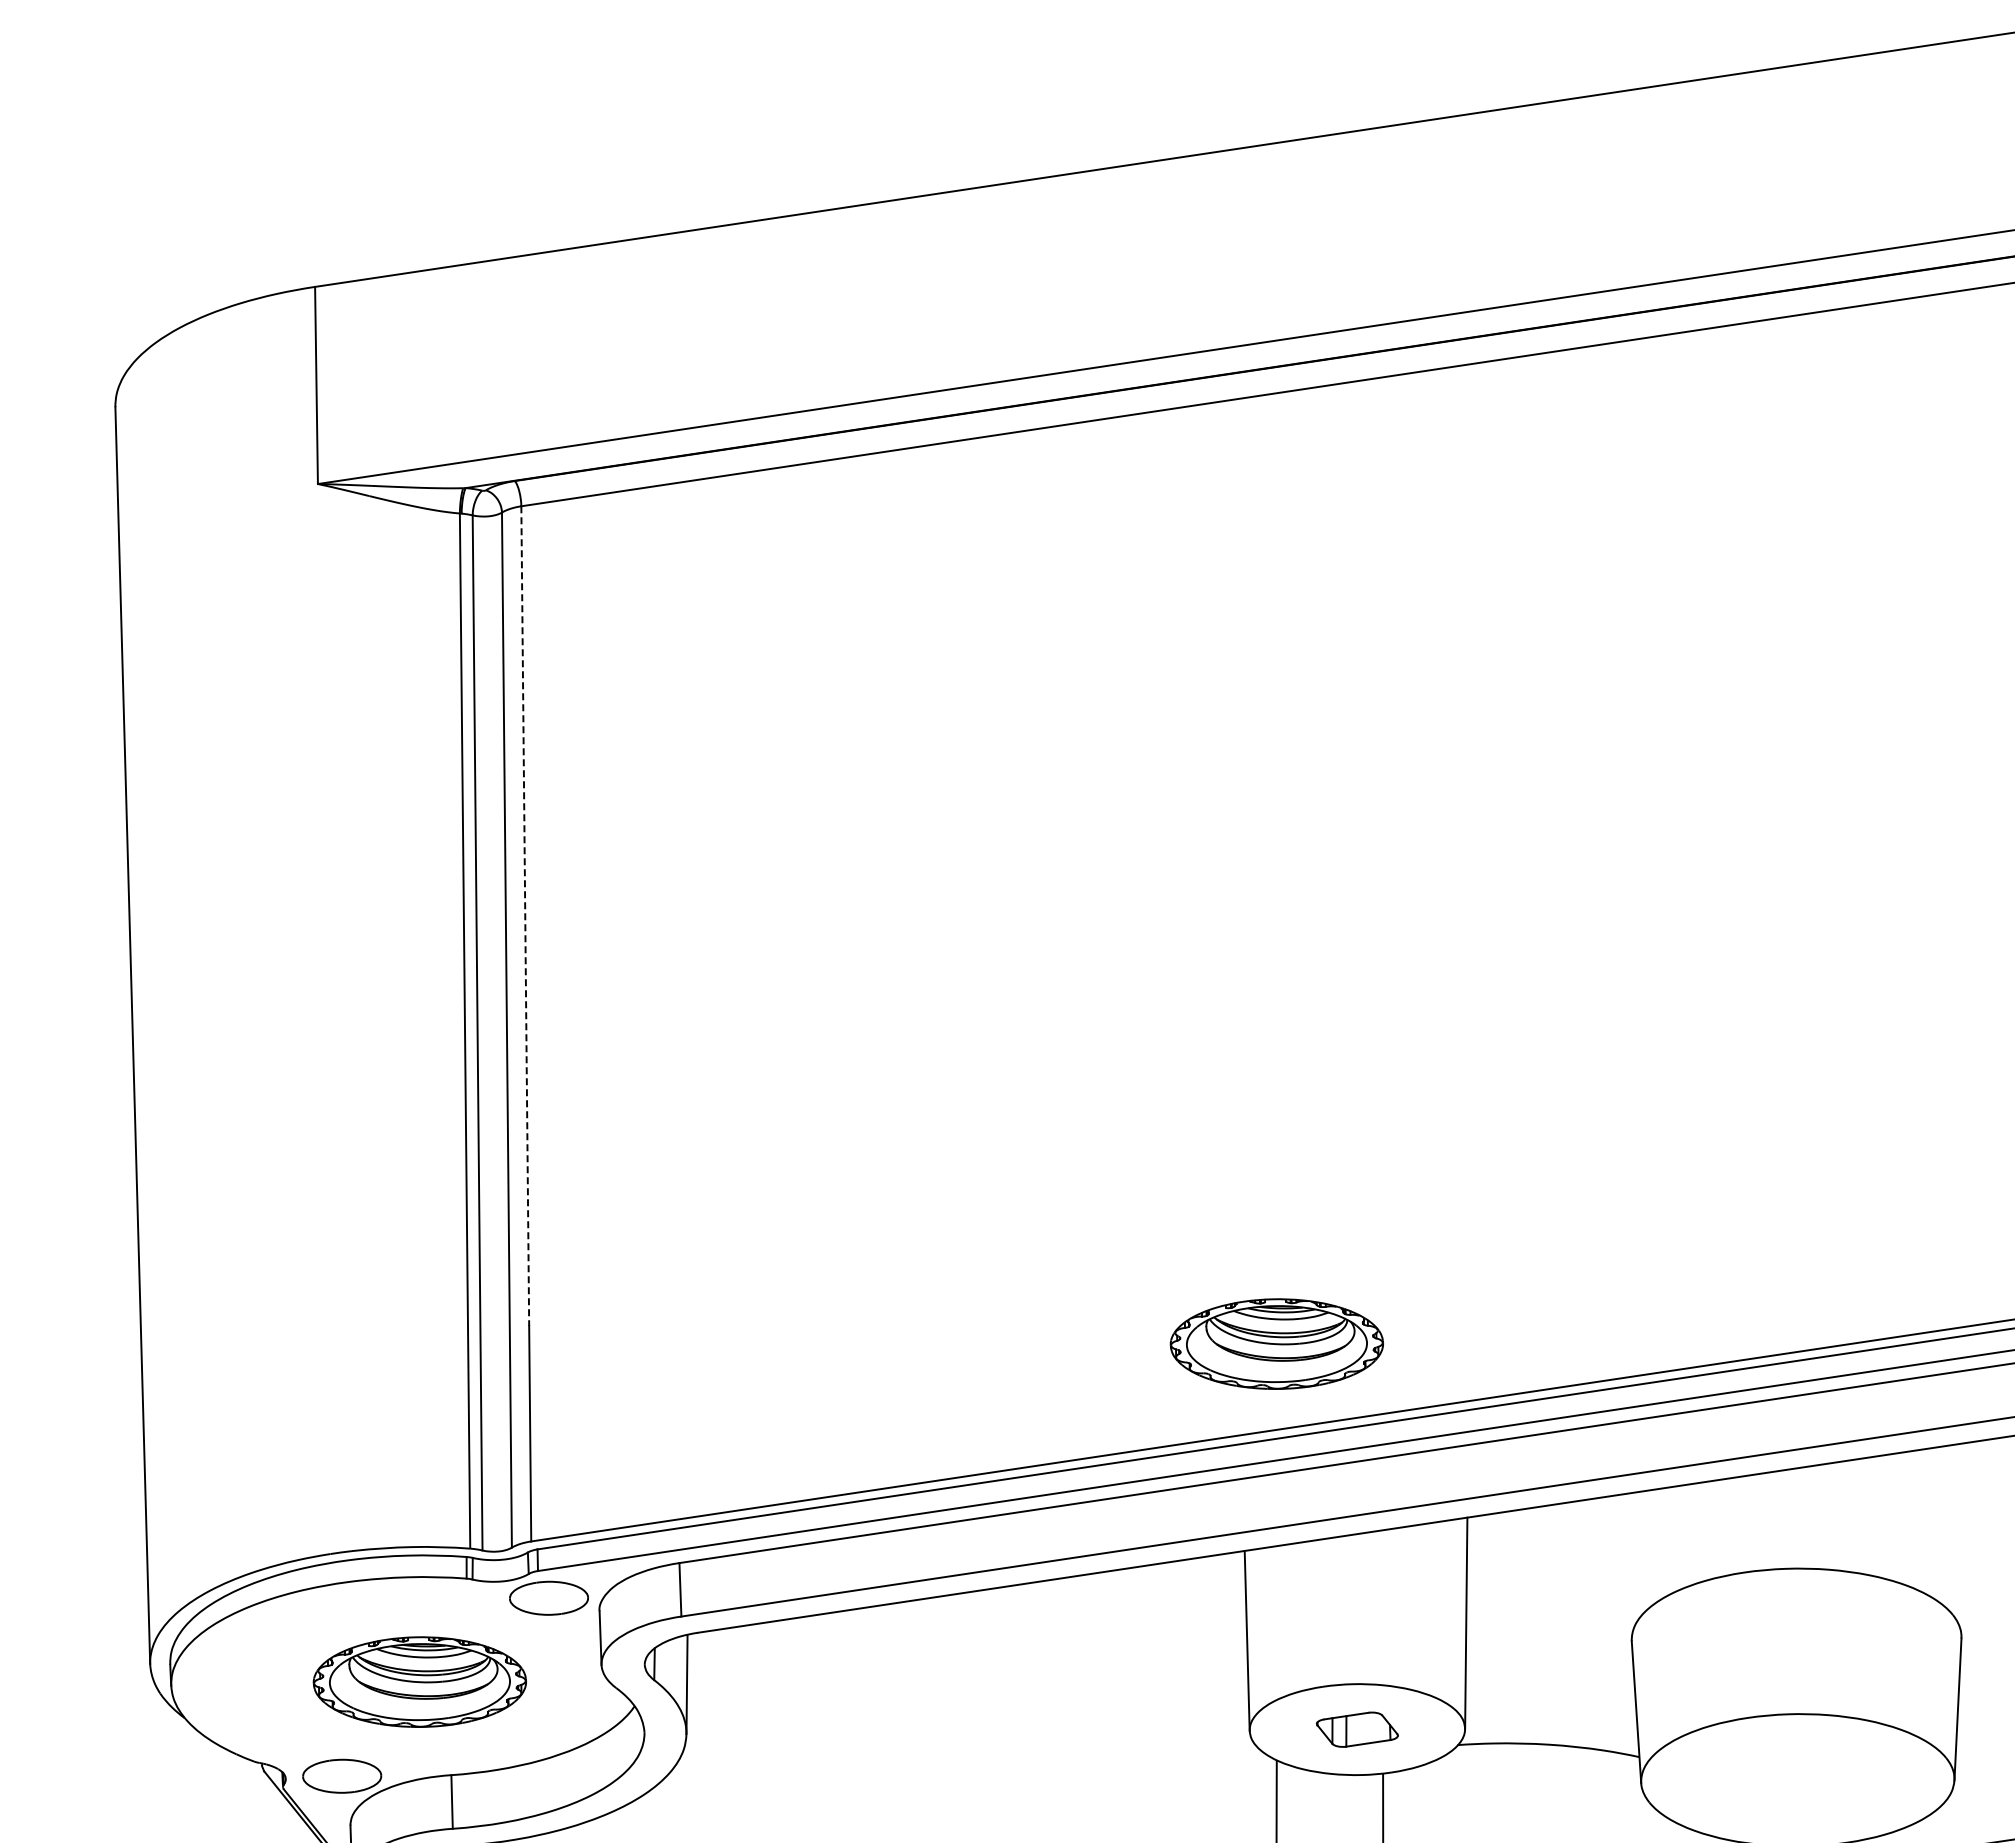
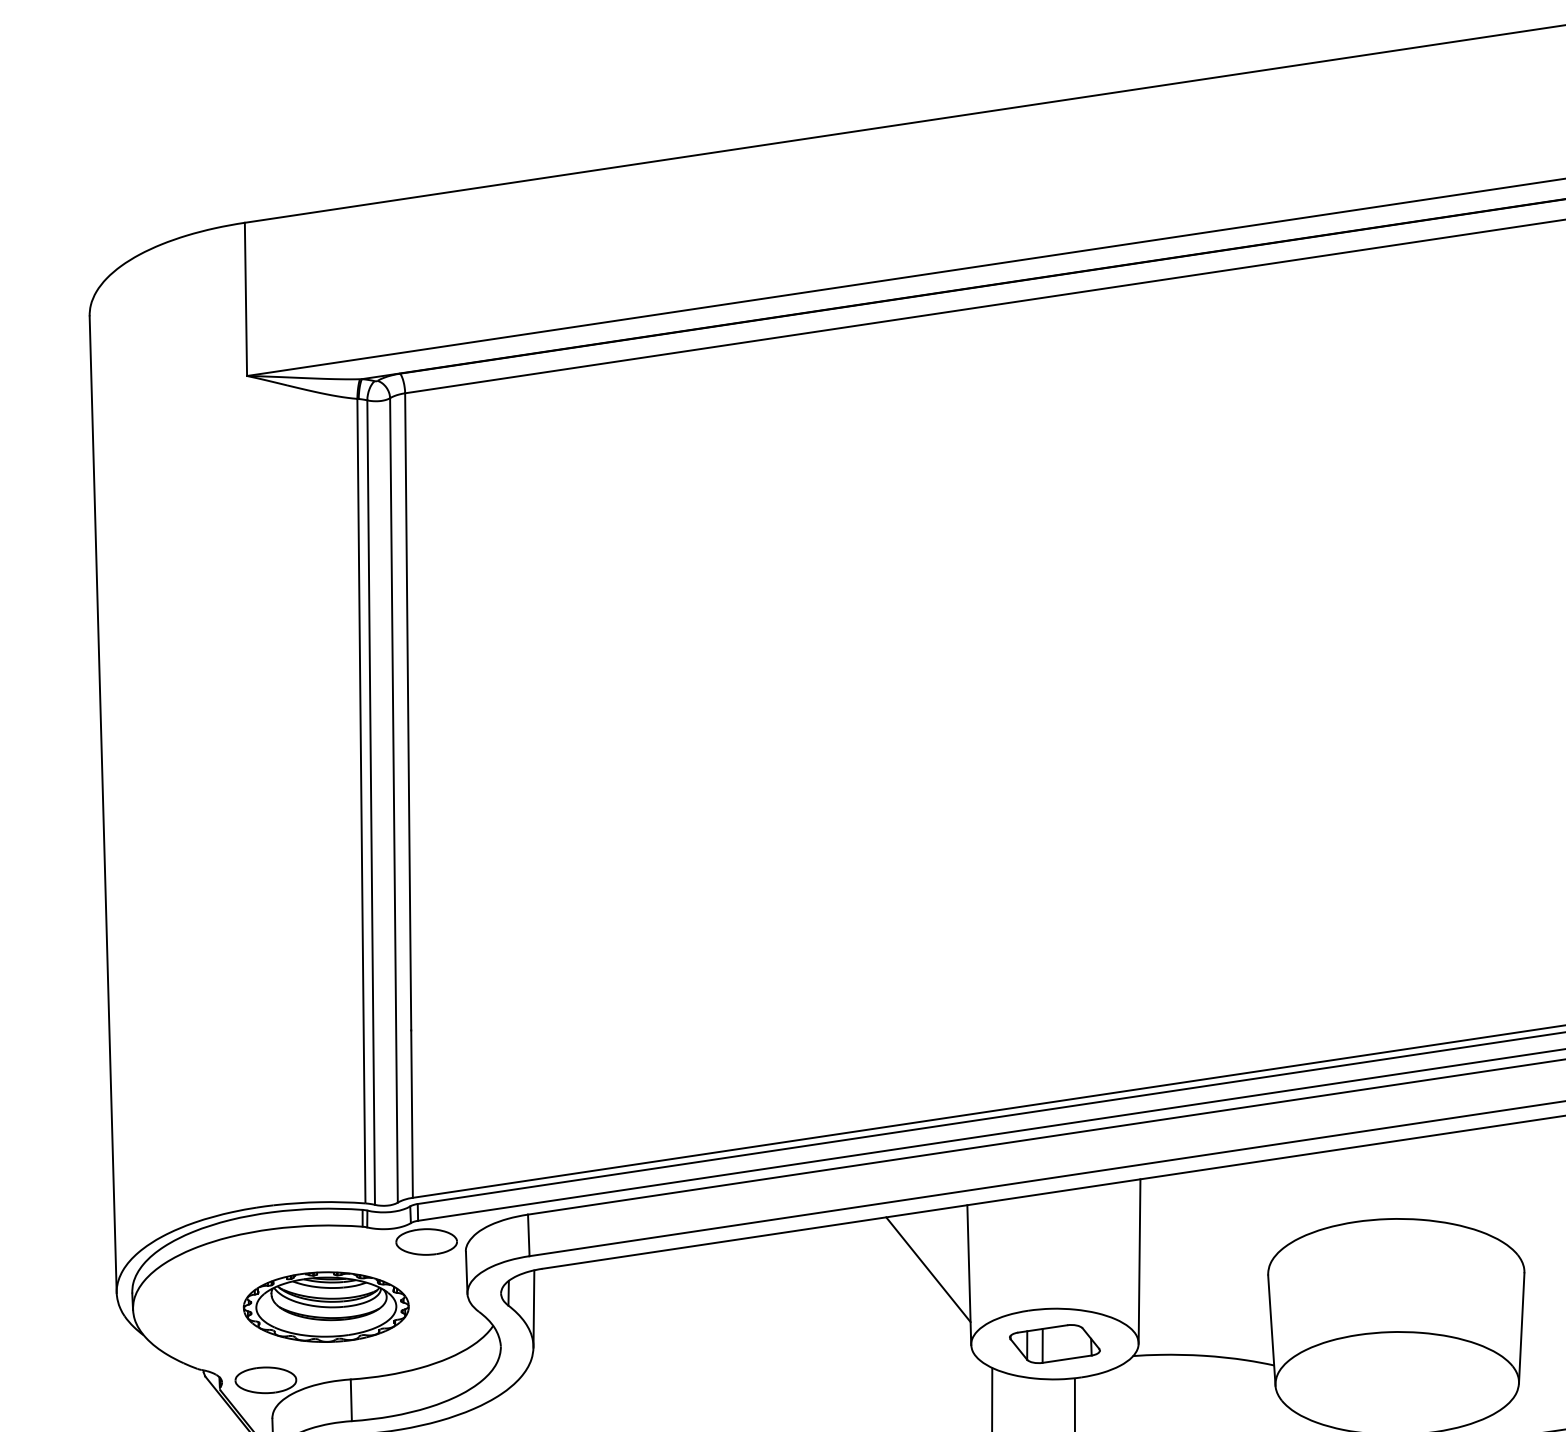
line: (525, 916) -> (408, 712), dashed -> solid
part: (1276, 1343) -> (992, 1043), removed
line: (1194, 1633) -> (928, 1269), added
part: (1357, 1729) -> (1055, 1343), size x1.43

